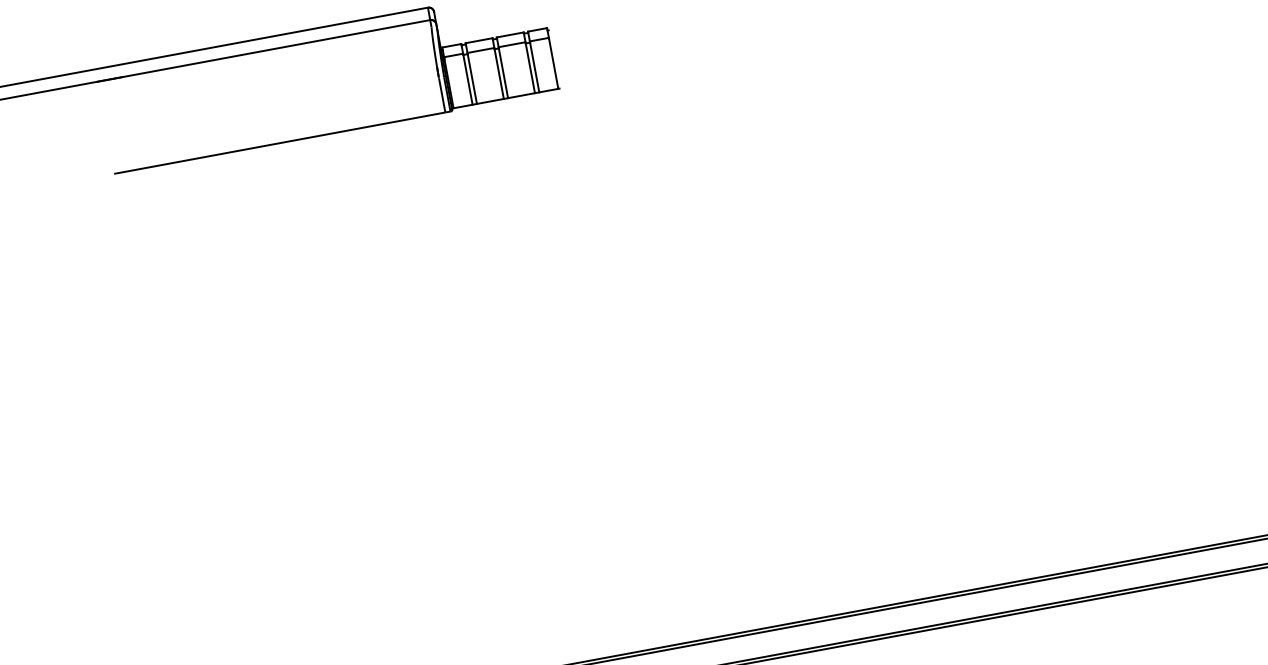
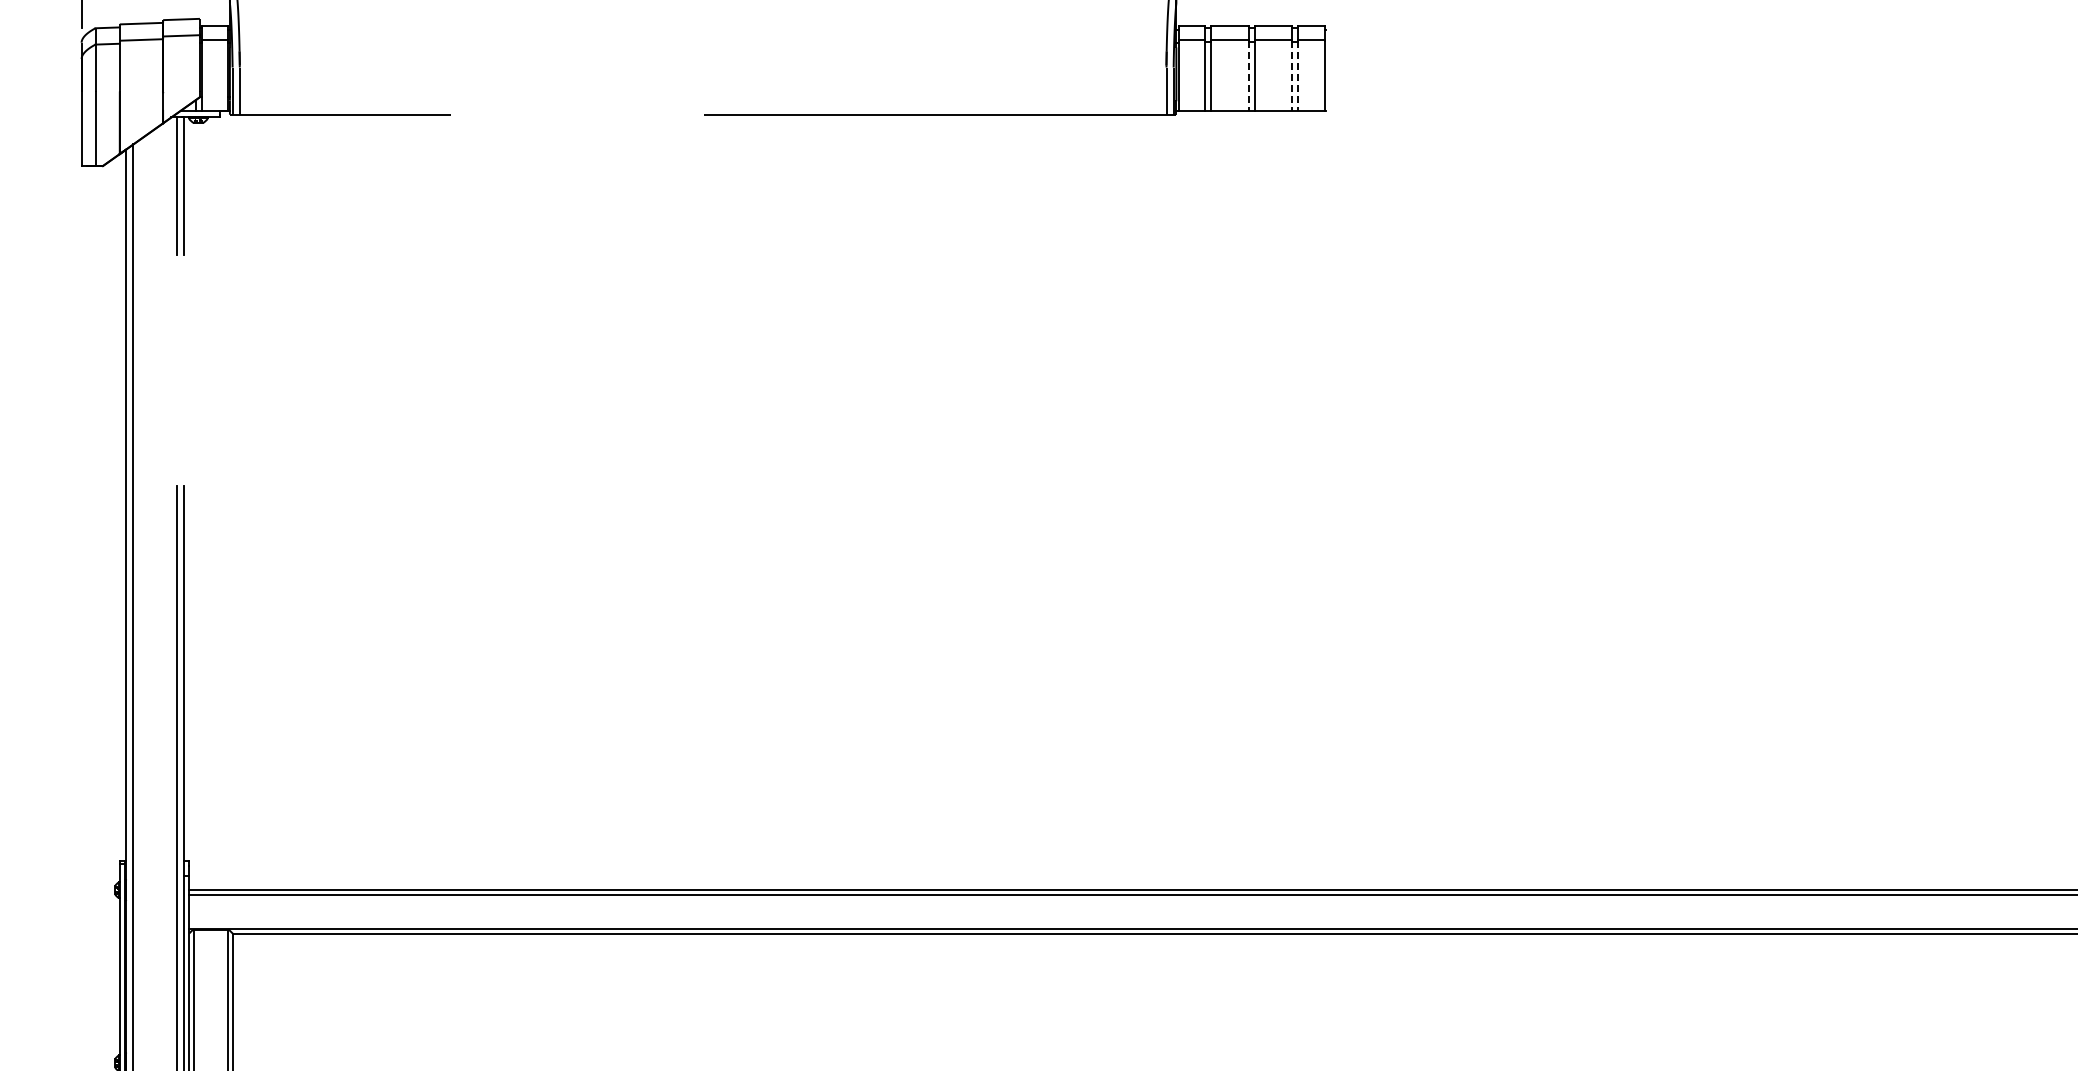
line: (534, 67) -> (1298, 76), solid -> dashed
line: (530, 68) -> (1292, 76), solid -> dashed
line: (499, 74) -> (1248, 76), solid -> dashed

